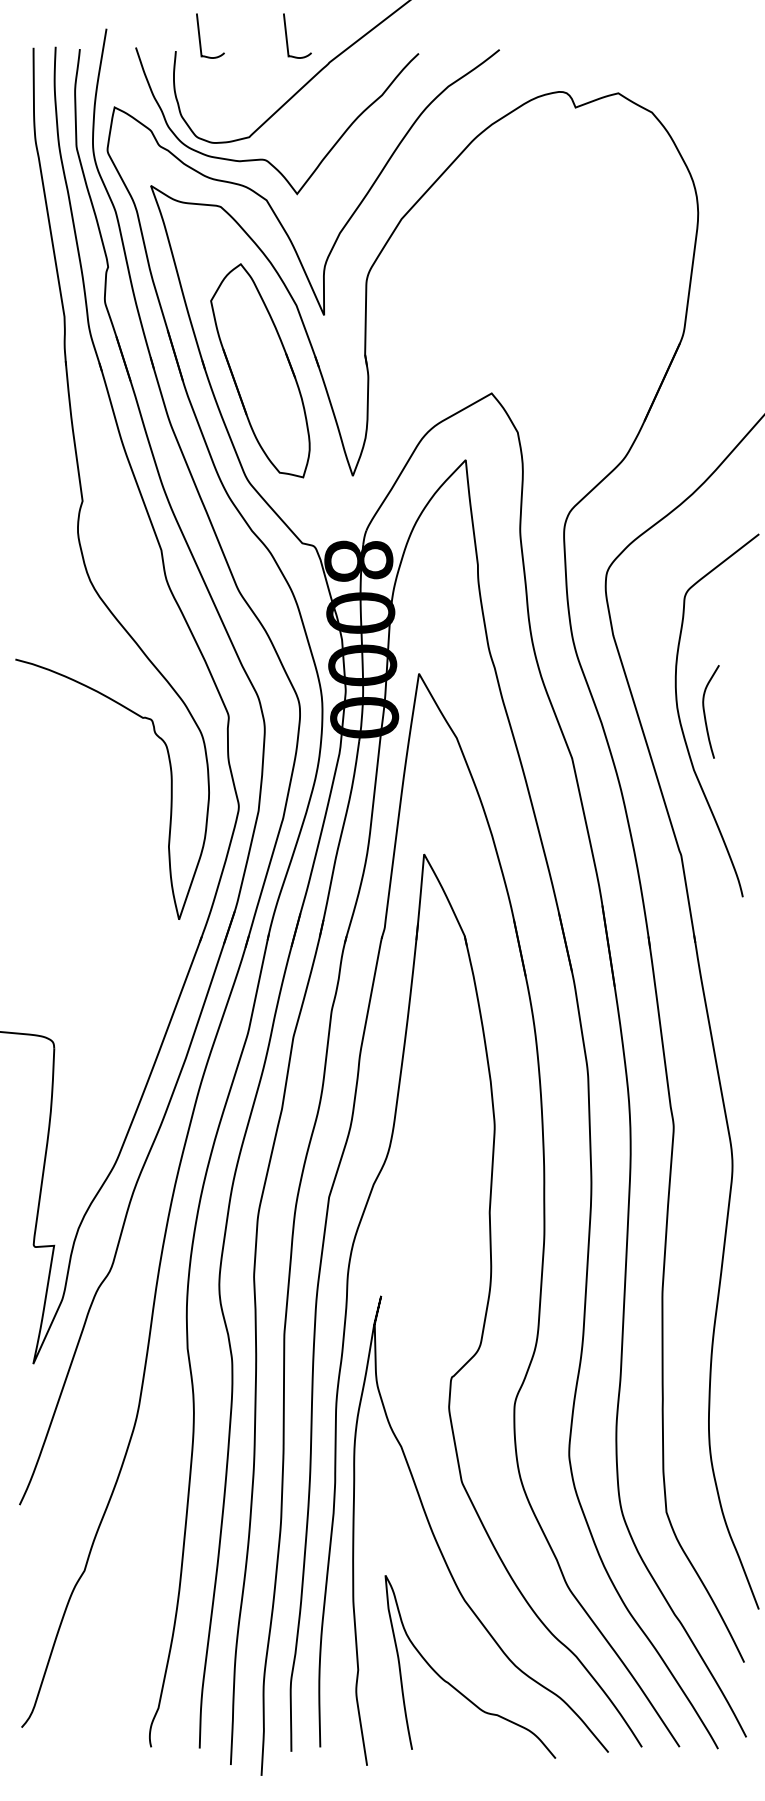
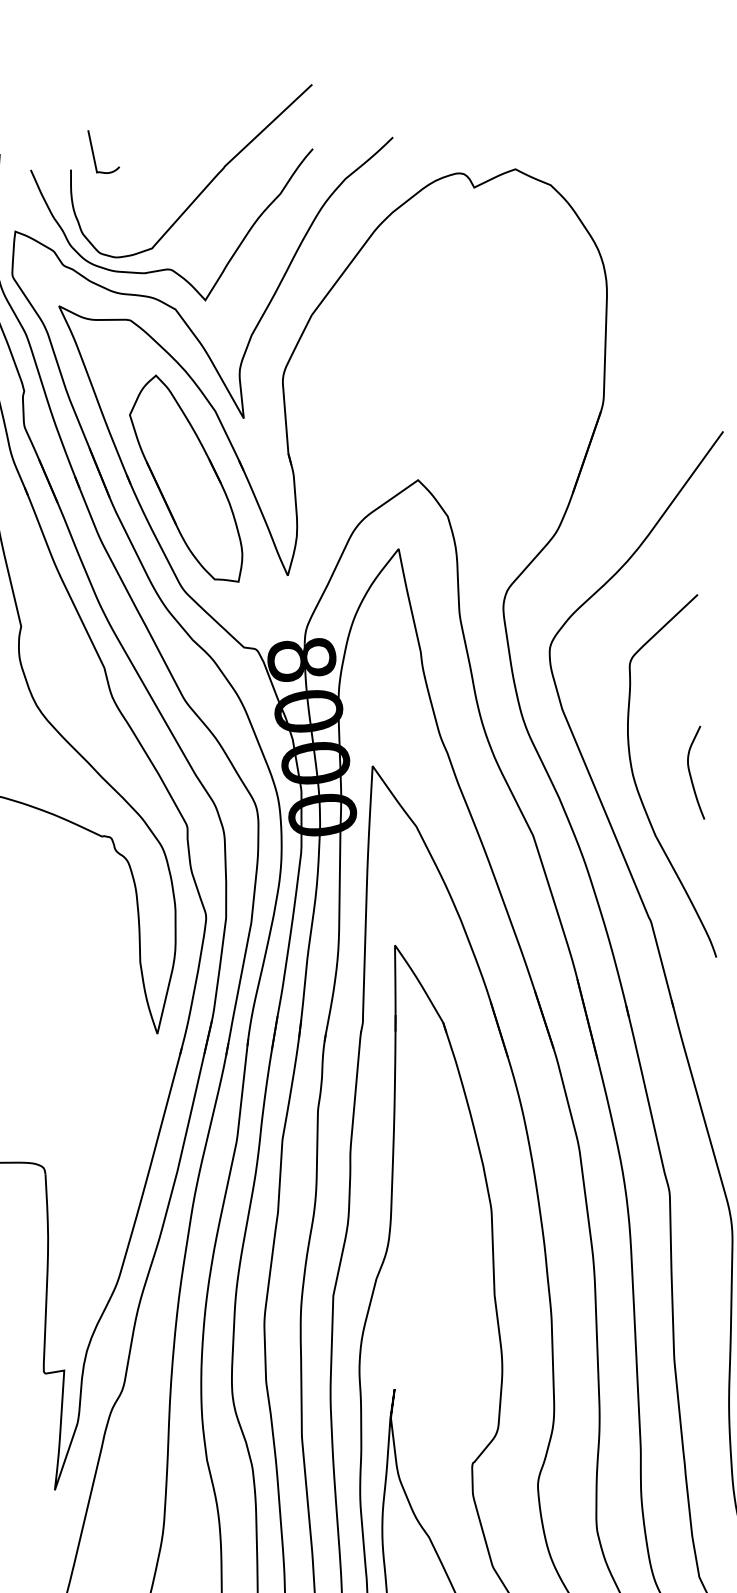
curve: (287, 35) -> (180, 143), removed
curve: (705, 712) -> (691, 774), moved

